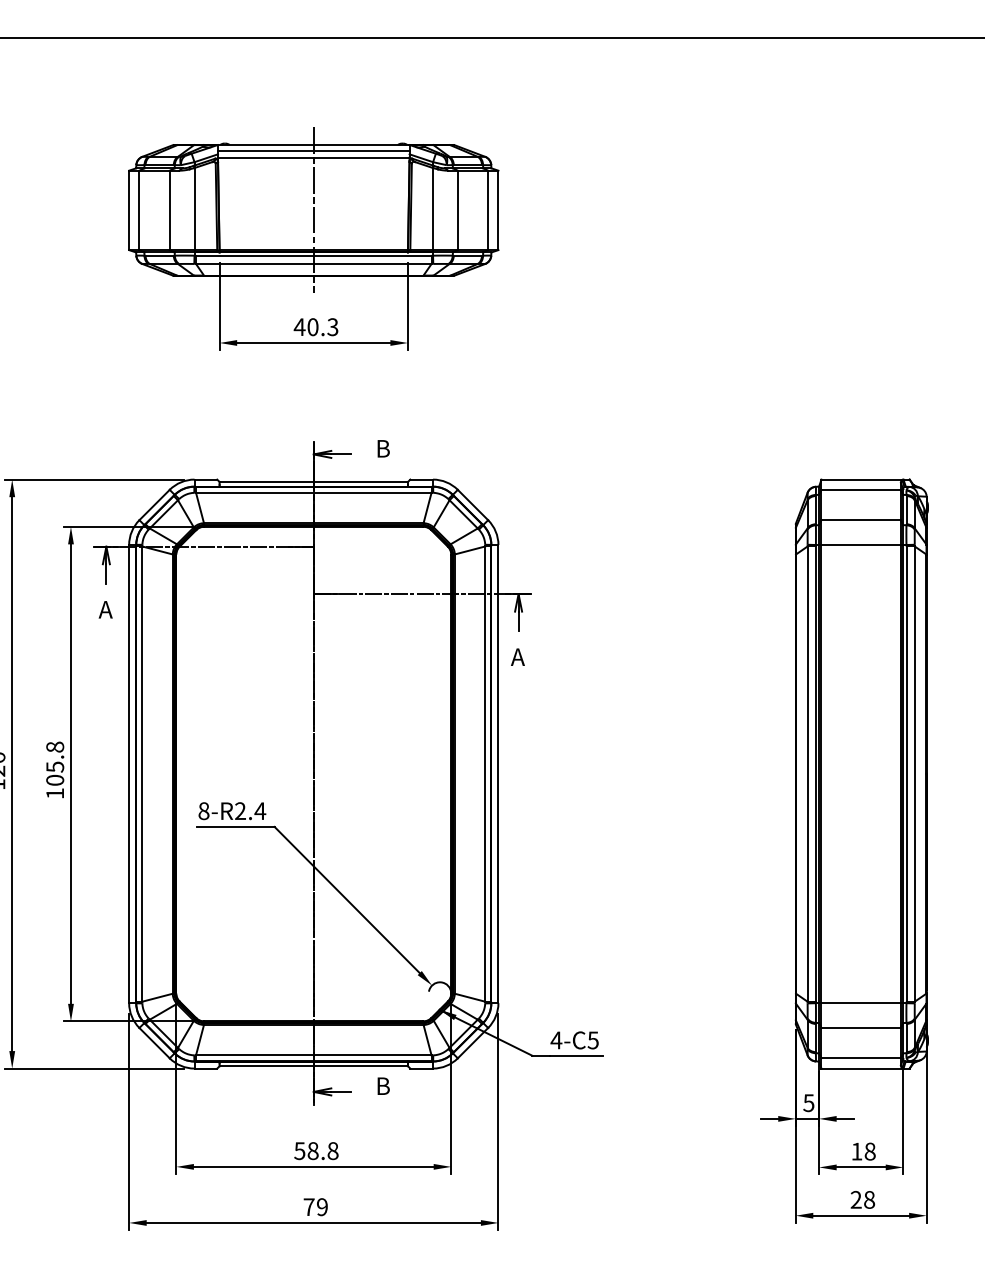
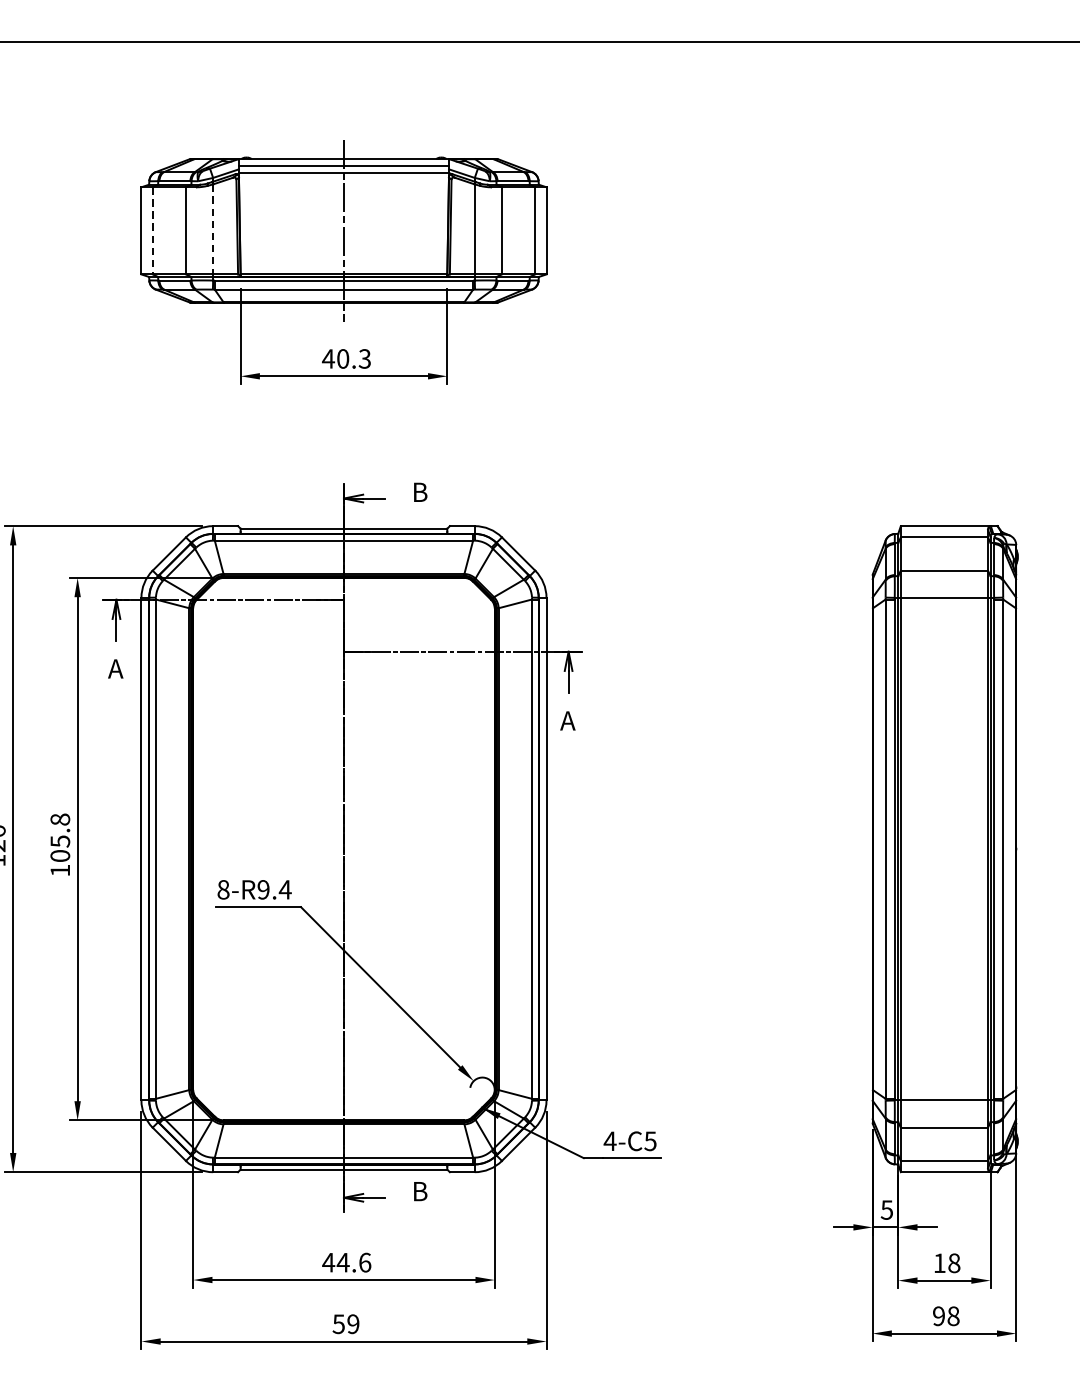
line: (194, 209) -> (213, 229), solid -> dashed
line: (139, 210) -> (152, 230), solid -> dashed
text: (240, 811) -> (263, 890), 8-R2.4 -> 8-R9.4
text: (315, 1151) -> (345, 1263), 58.8 -> 44.6
text: (855, 1199) -> (938, 1315), 28 -> 98
text: (308, 1207) -> (338, 1324), 79 -> 59

